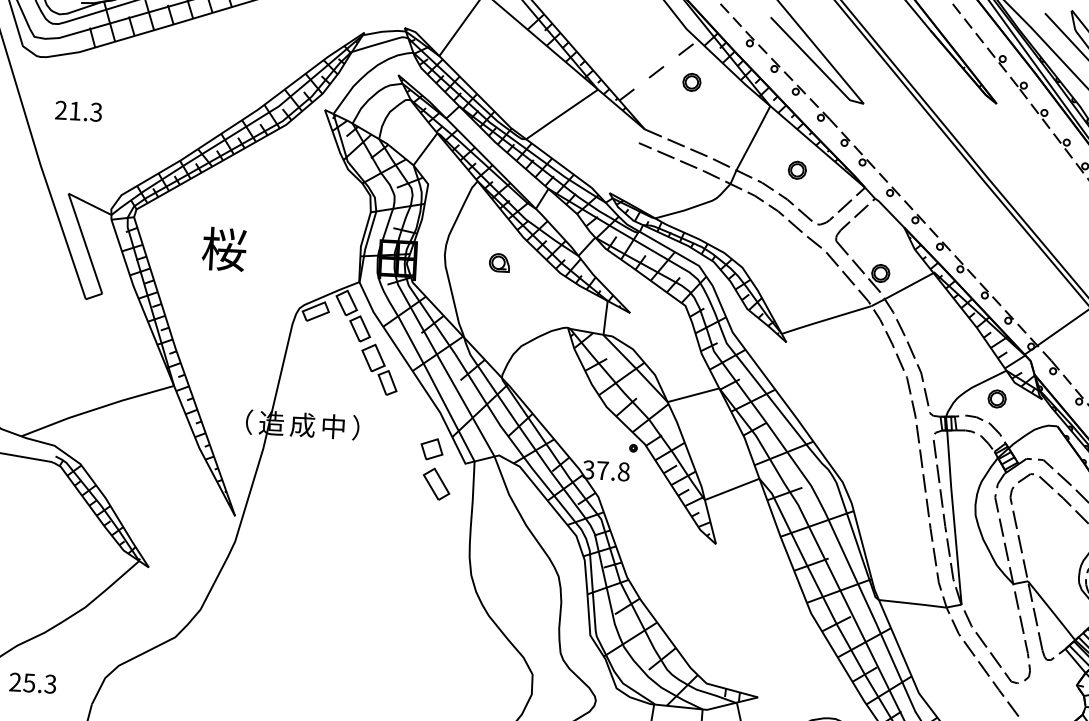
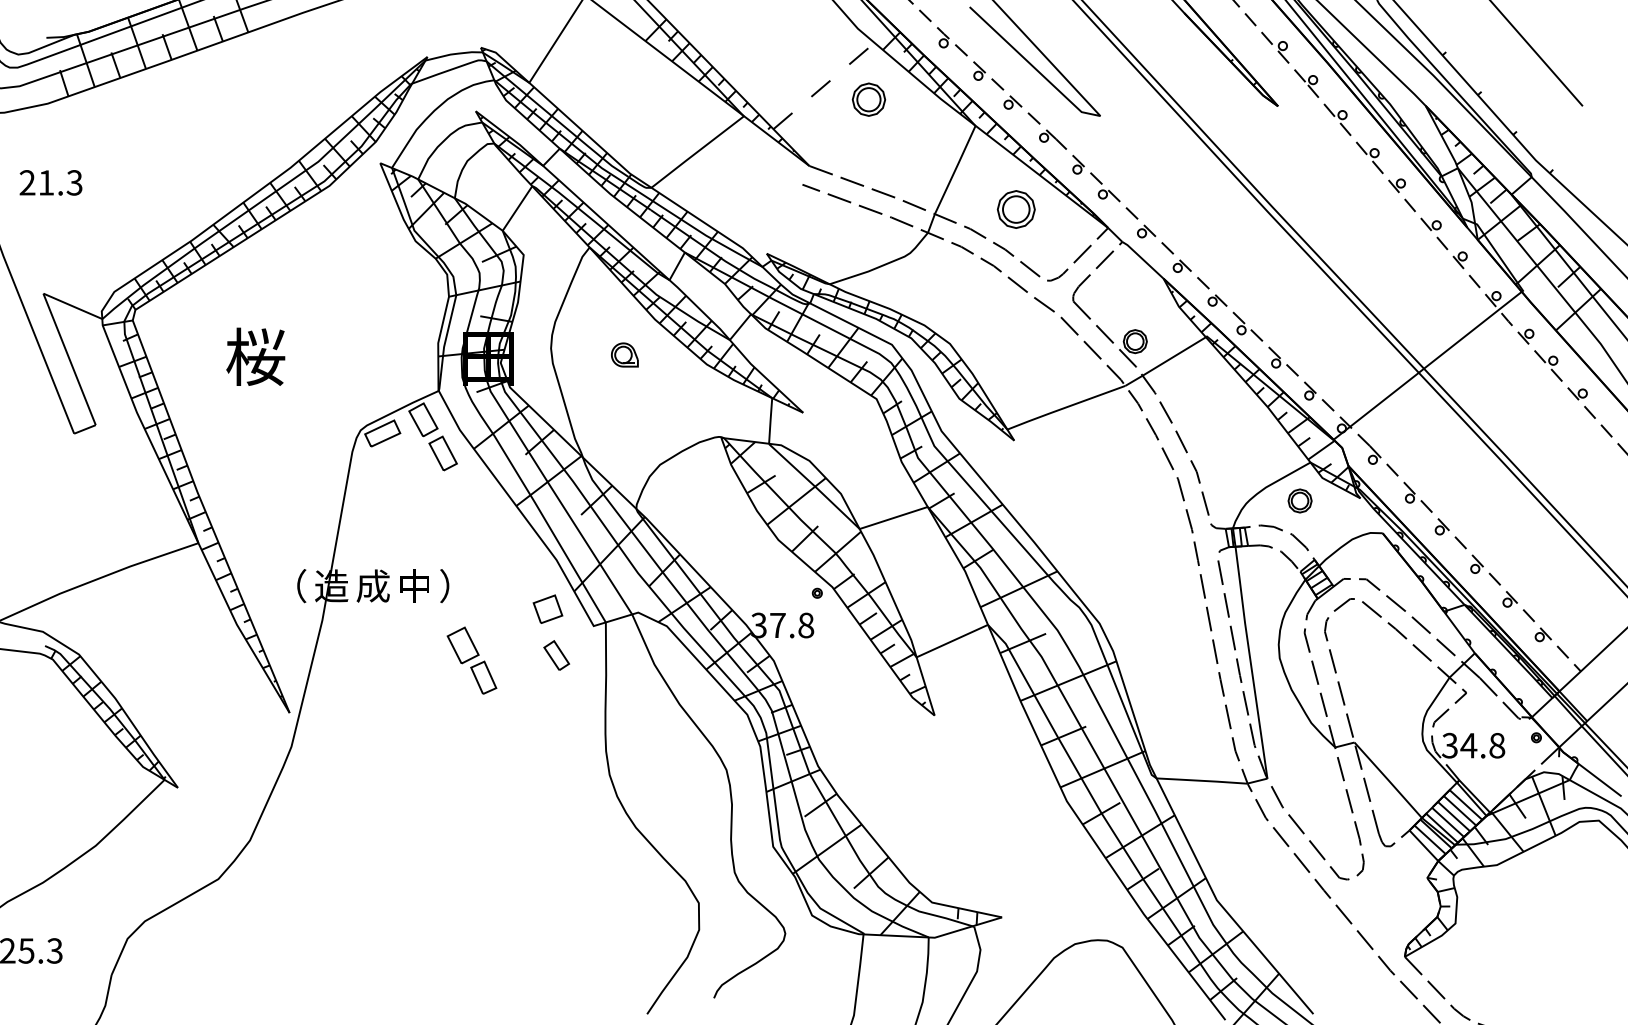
part: (691, 82) -> (868, 99), size x1.4
part: (797, 170) -> (1016, 209), size x1.6
part: (379, 369) -> (471, 660), moved
part: (436, 484) -> (556, 655), size x0.7

